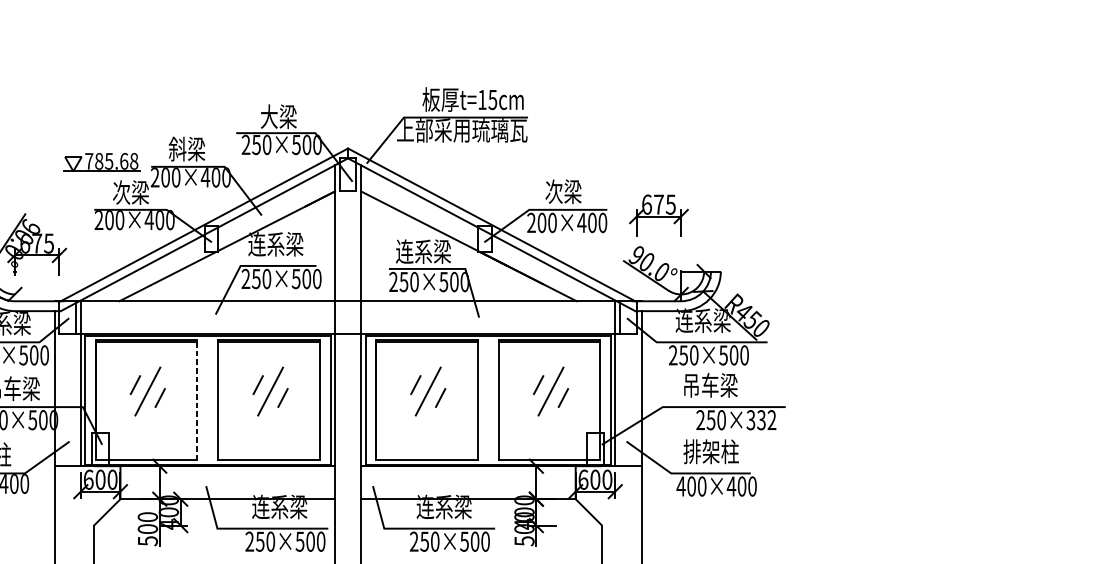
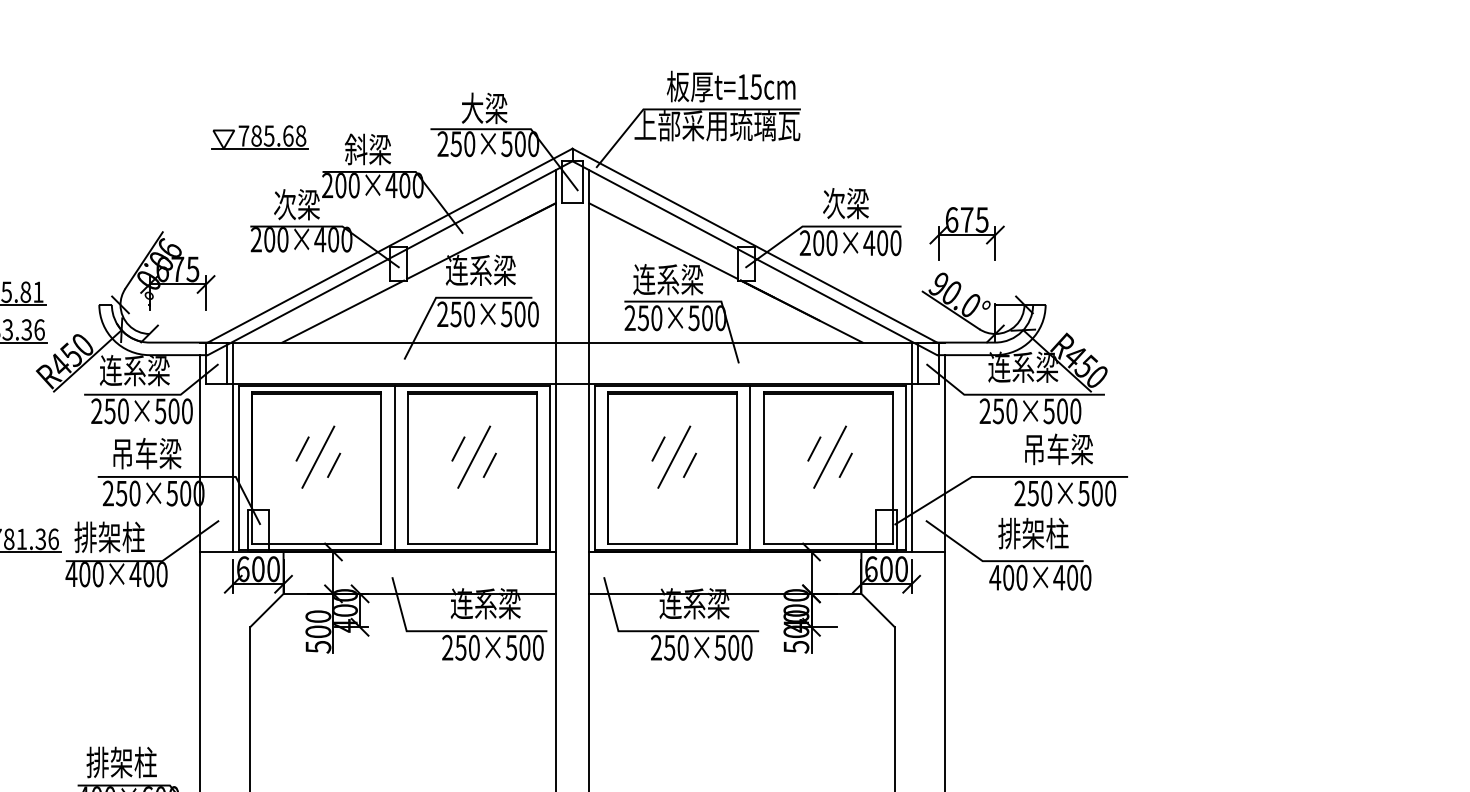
part: (101, 162) -> (259, 137), moved
text: (710, 385) -> (1058, 449), moved
line: (197, 399) -> (381, 467), dashed -> solid
line: (207, 400) -> (394, 468), added
line: (488, 400) -> (750, 468), added
text: (761, 420) -> (1097, 493), 250×332 -> 250×500

